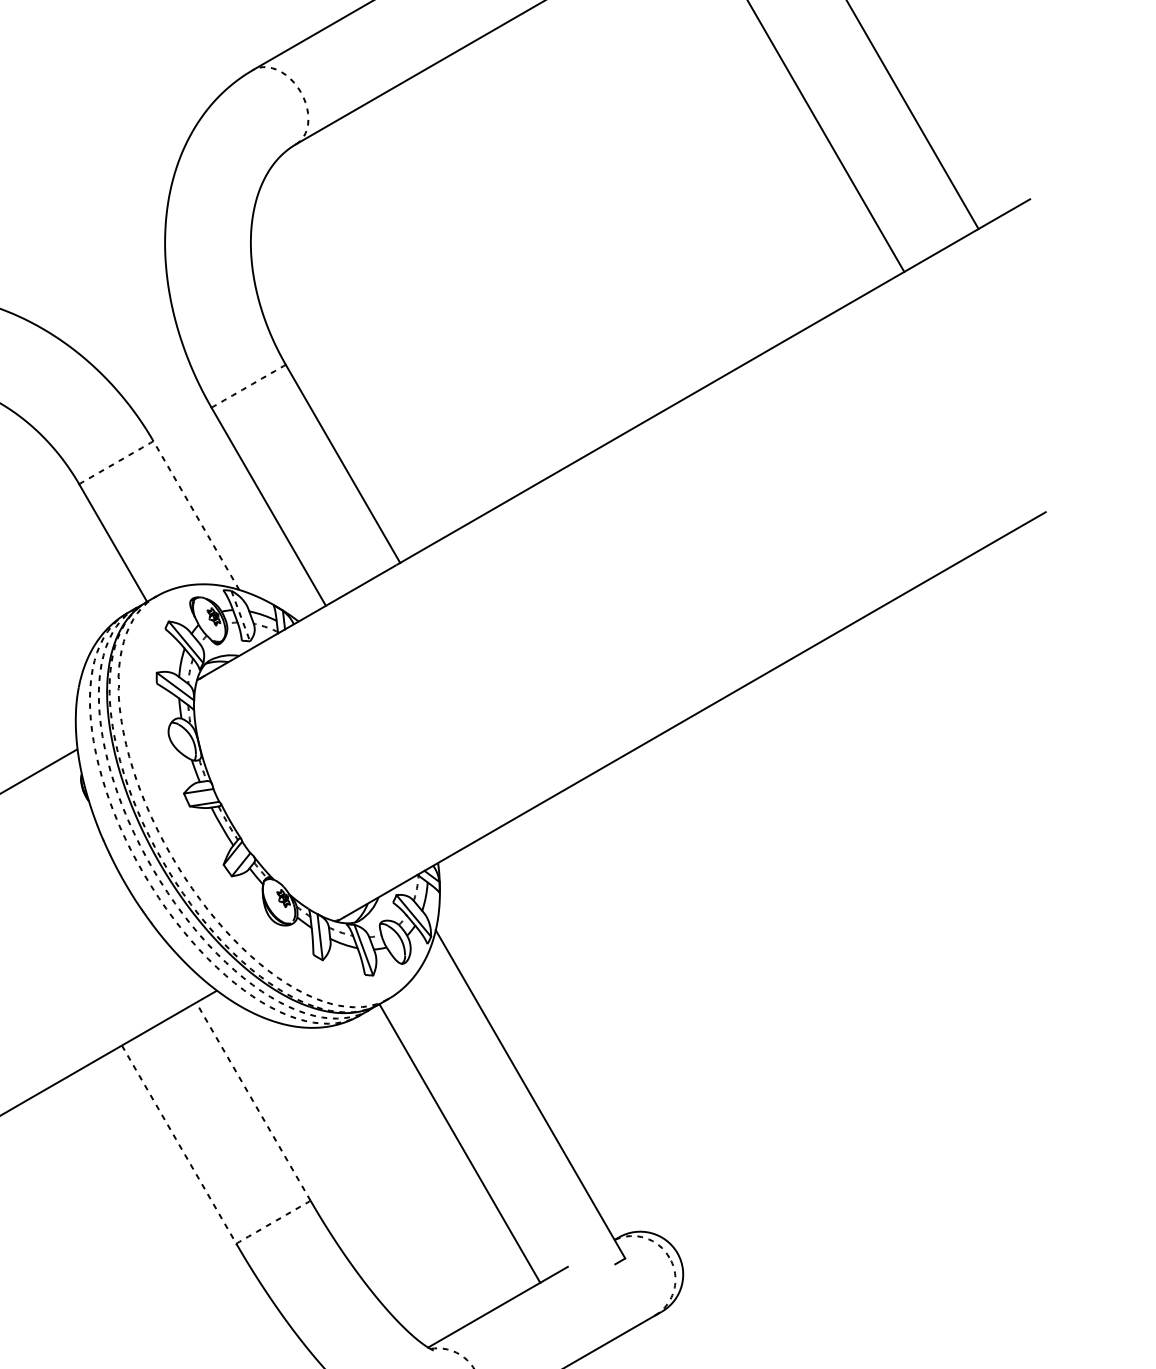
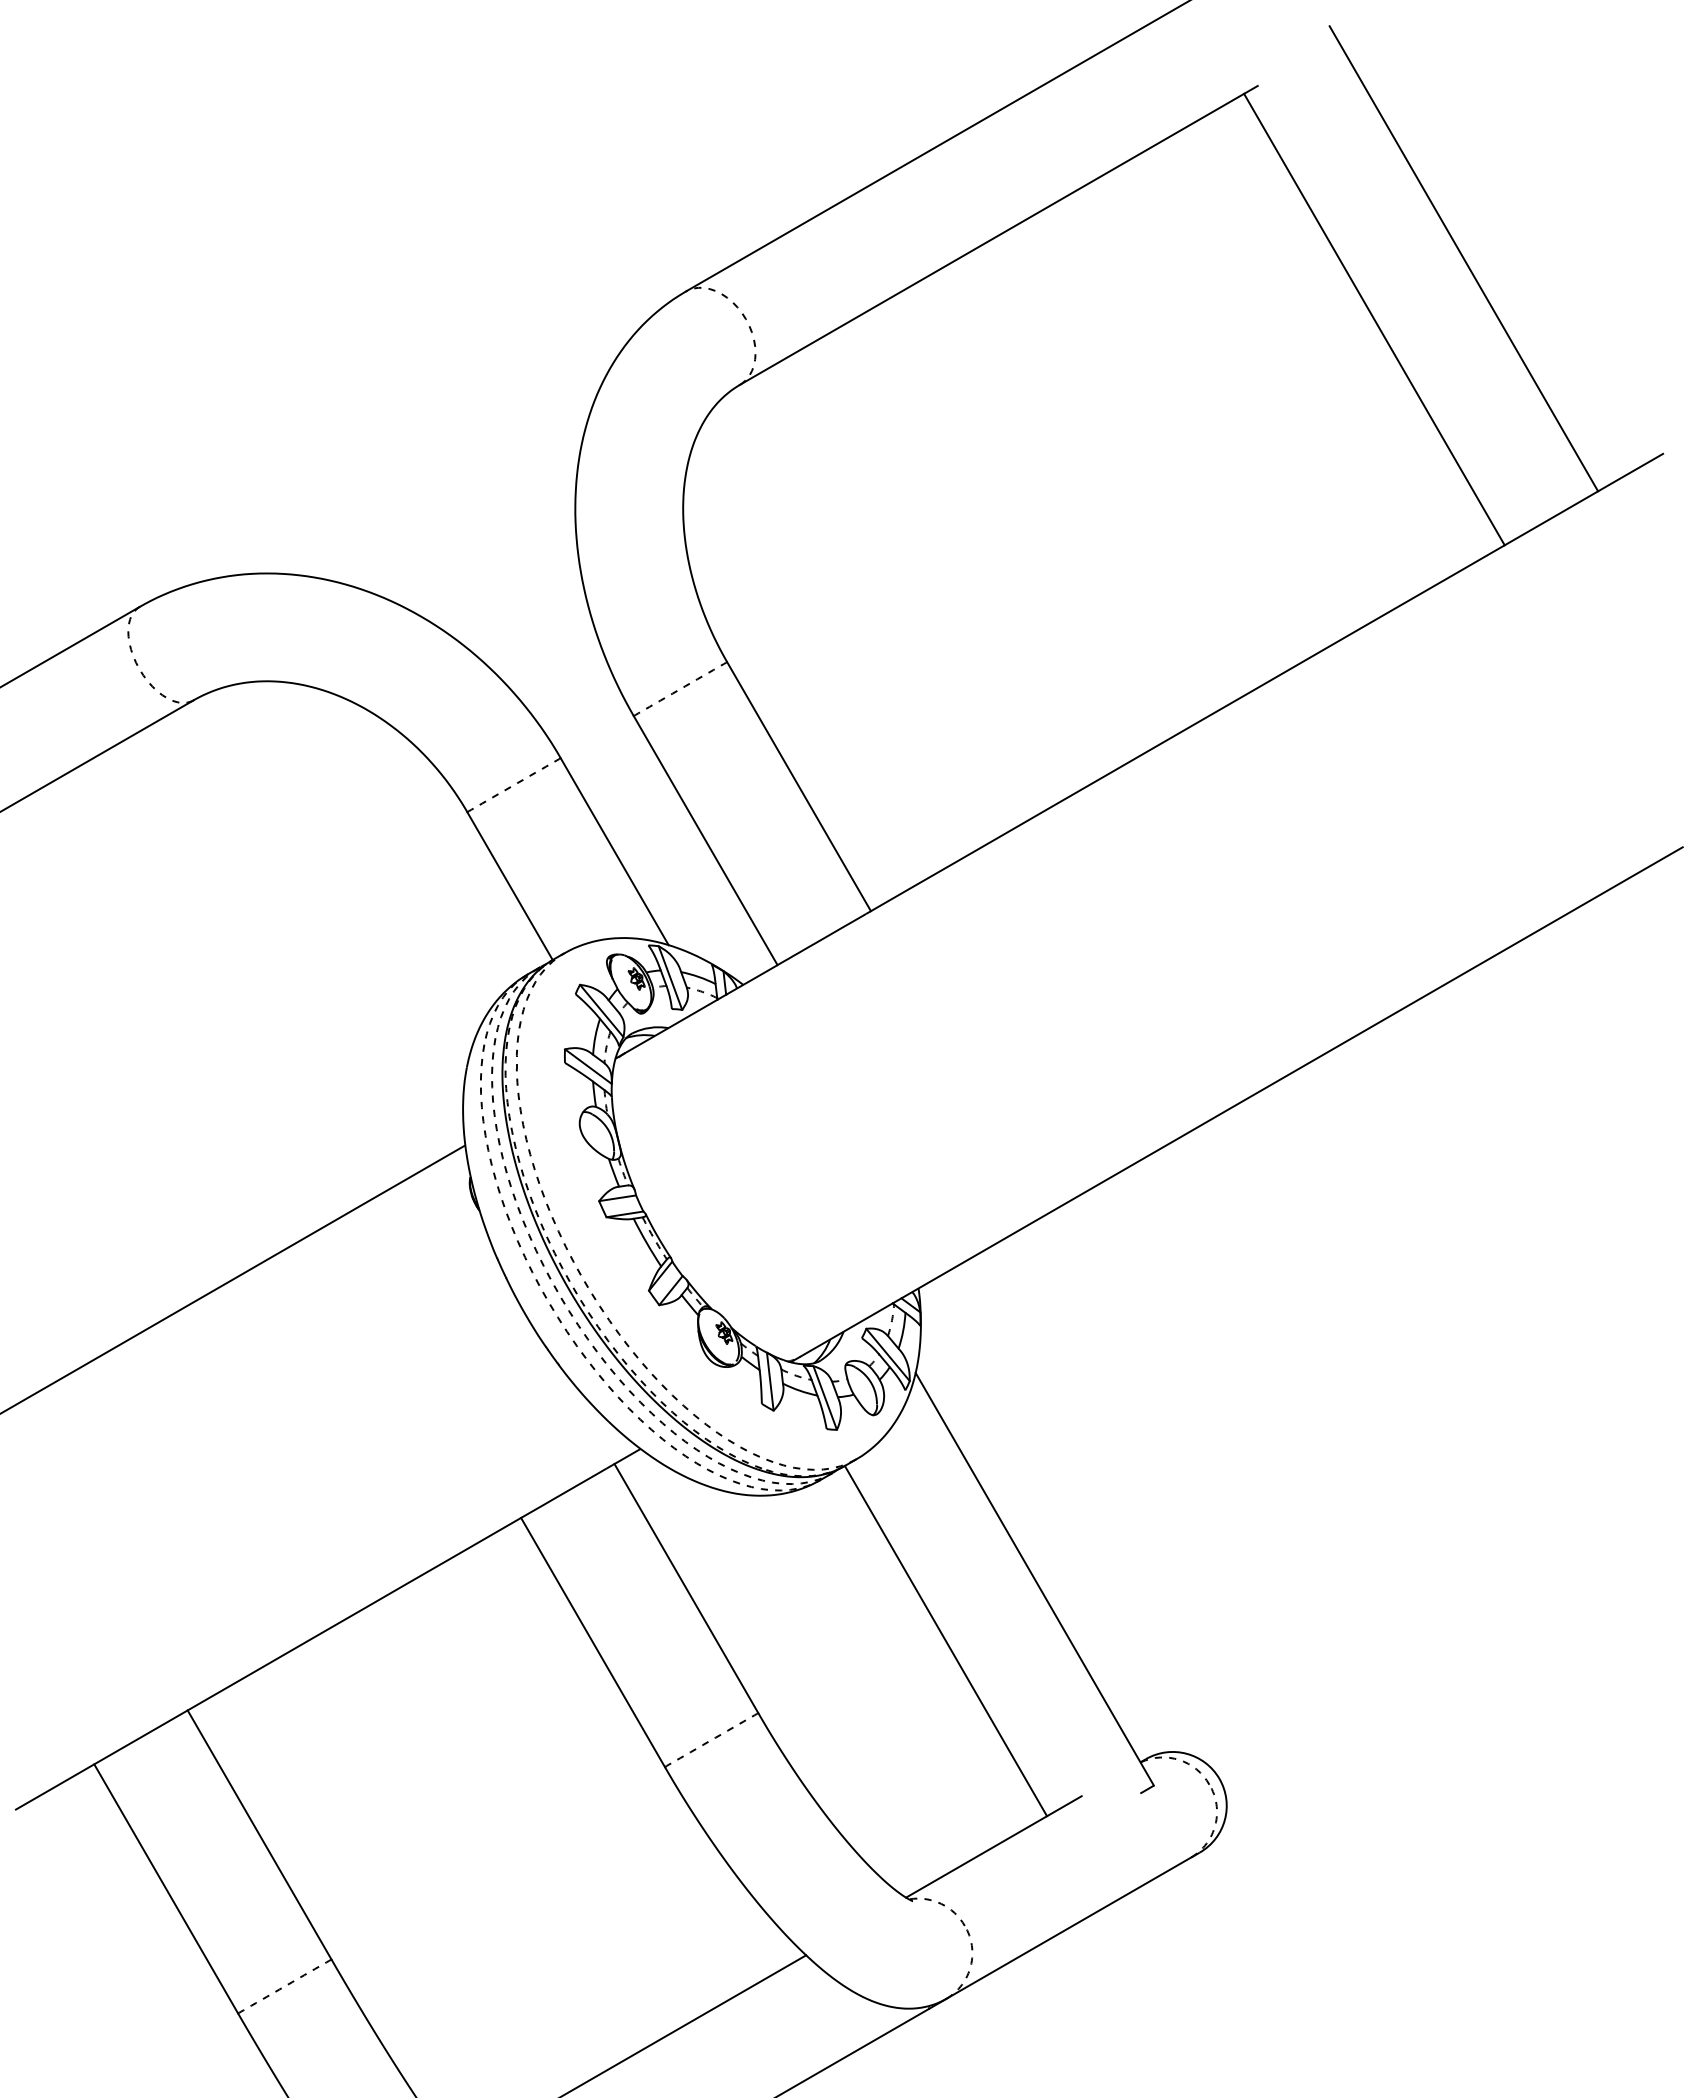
line: (196, 515) -> (614, 851), dashed -> solid
line: (240, 616) -> (670, 978), dashed -> solid
line: (253, 1101) -> (686, 1588), dashed -> solid
line: (179, 1144) -> (593, 1642), dashed -> solid

